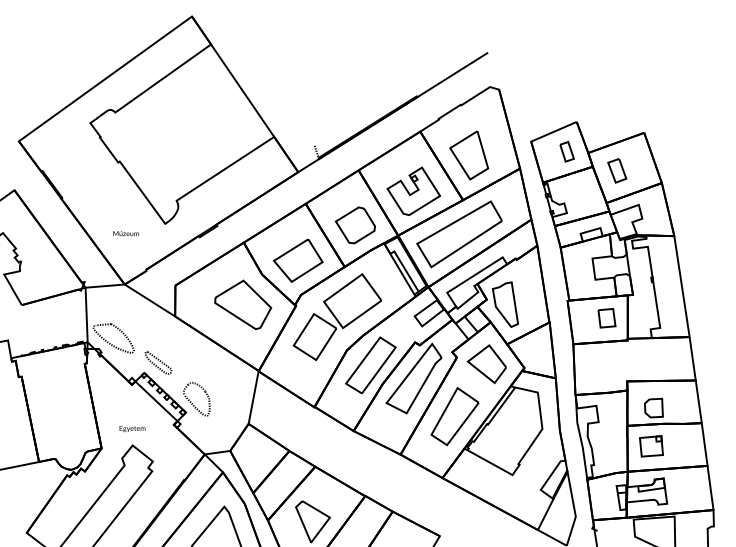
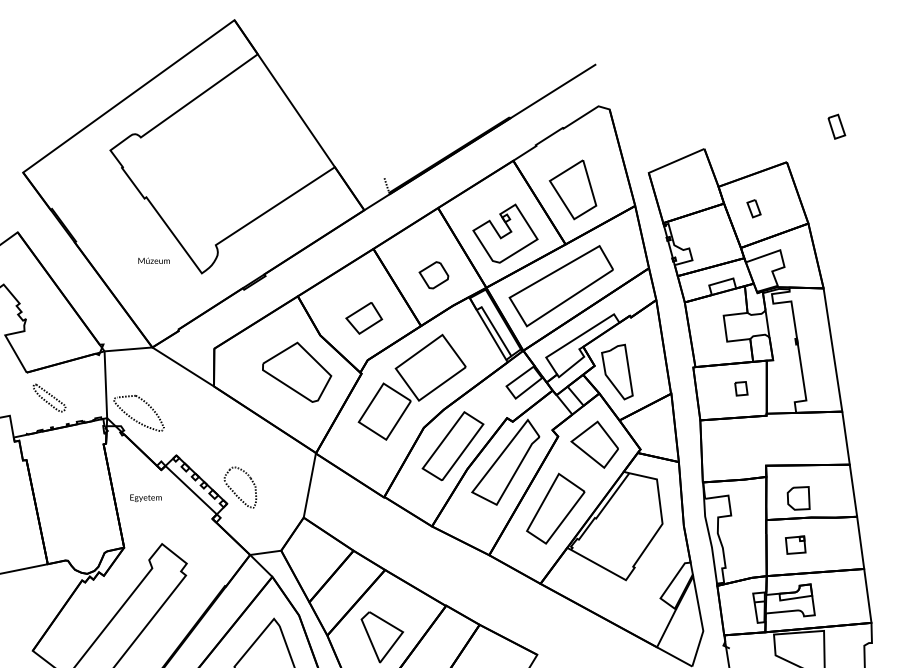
part: (566, 151) -> (836, 126), moved
part: (617, 170) -> (754, 208), size x0.6
part: (354, 225) -> (433, 275), size x0.6
text: (125, 233) -> (153, 260), moved
part: (297, 260) -> (363, 318), size x0.6
part: (606, 318) -> (740, 388), size x0.6
part: (158, 362) -> (49, 397), moved
text: (132, 429) -> (146, 498), moved
part: (651, 446) -> (795, 545), size x0.7

